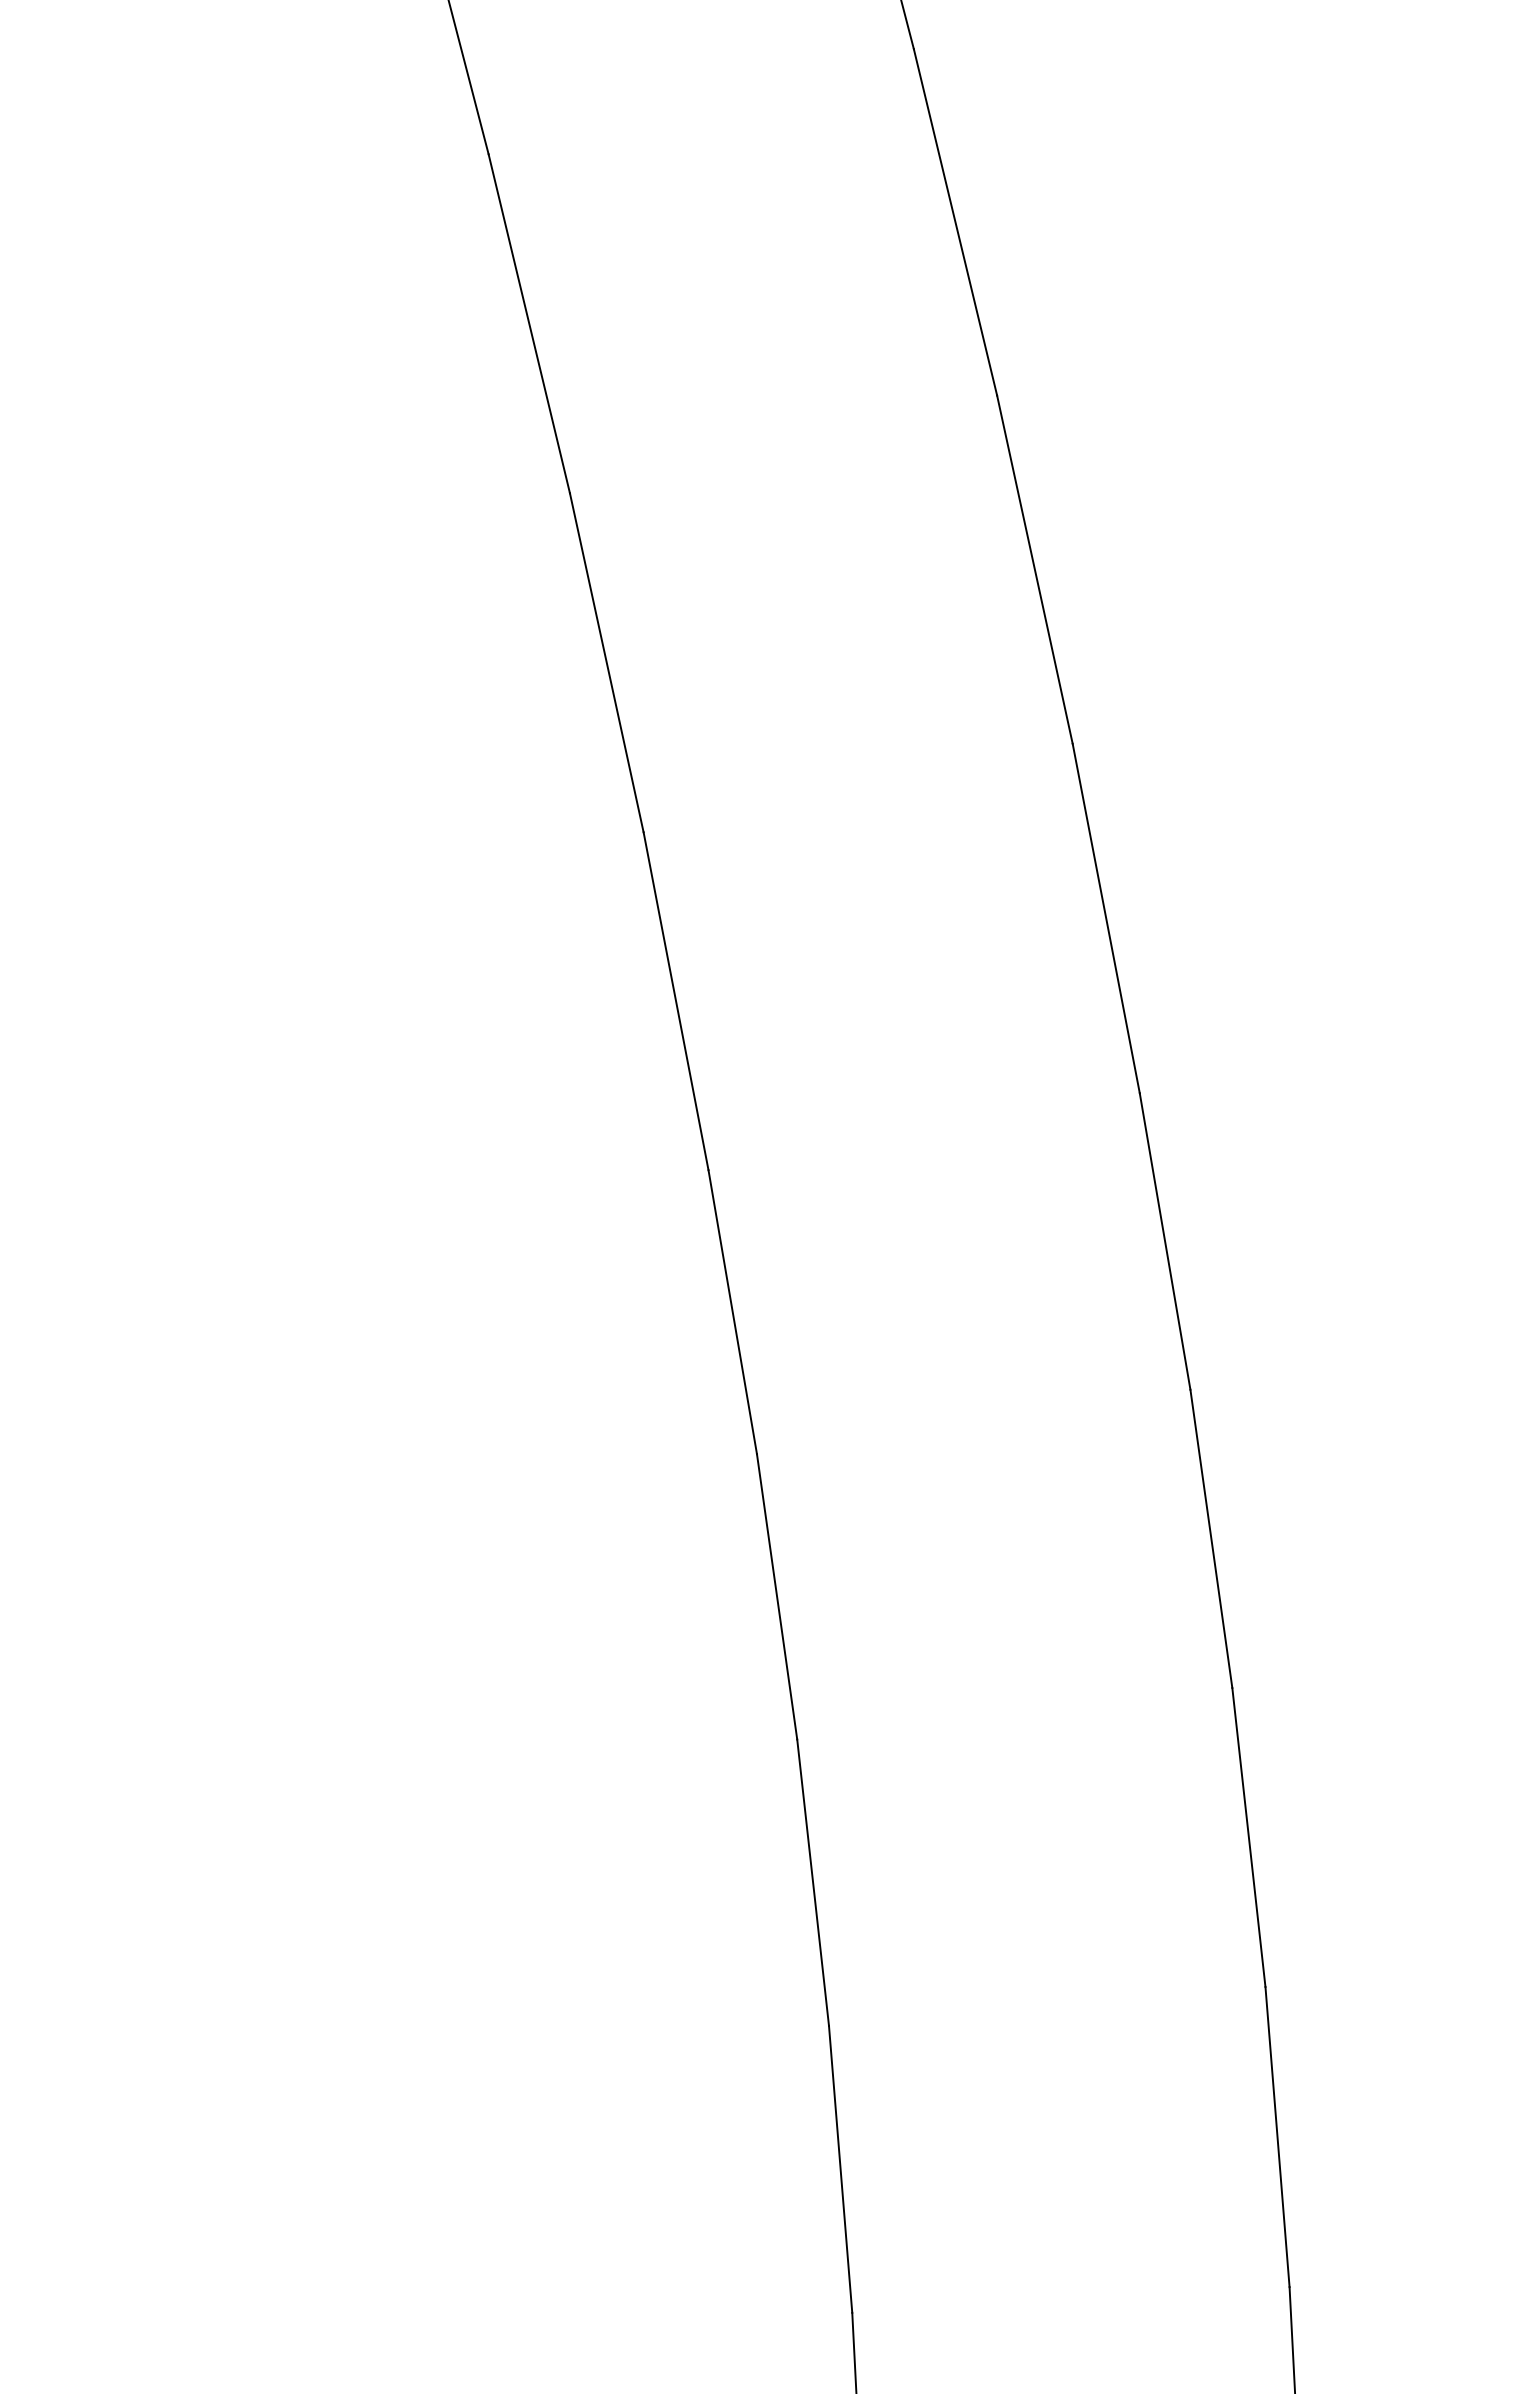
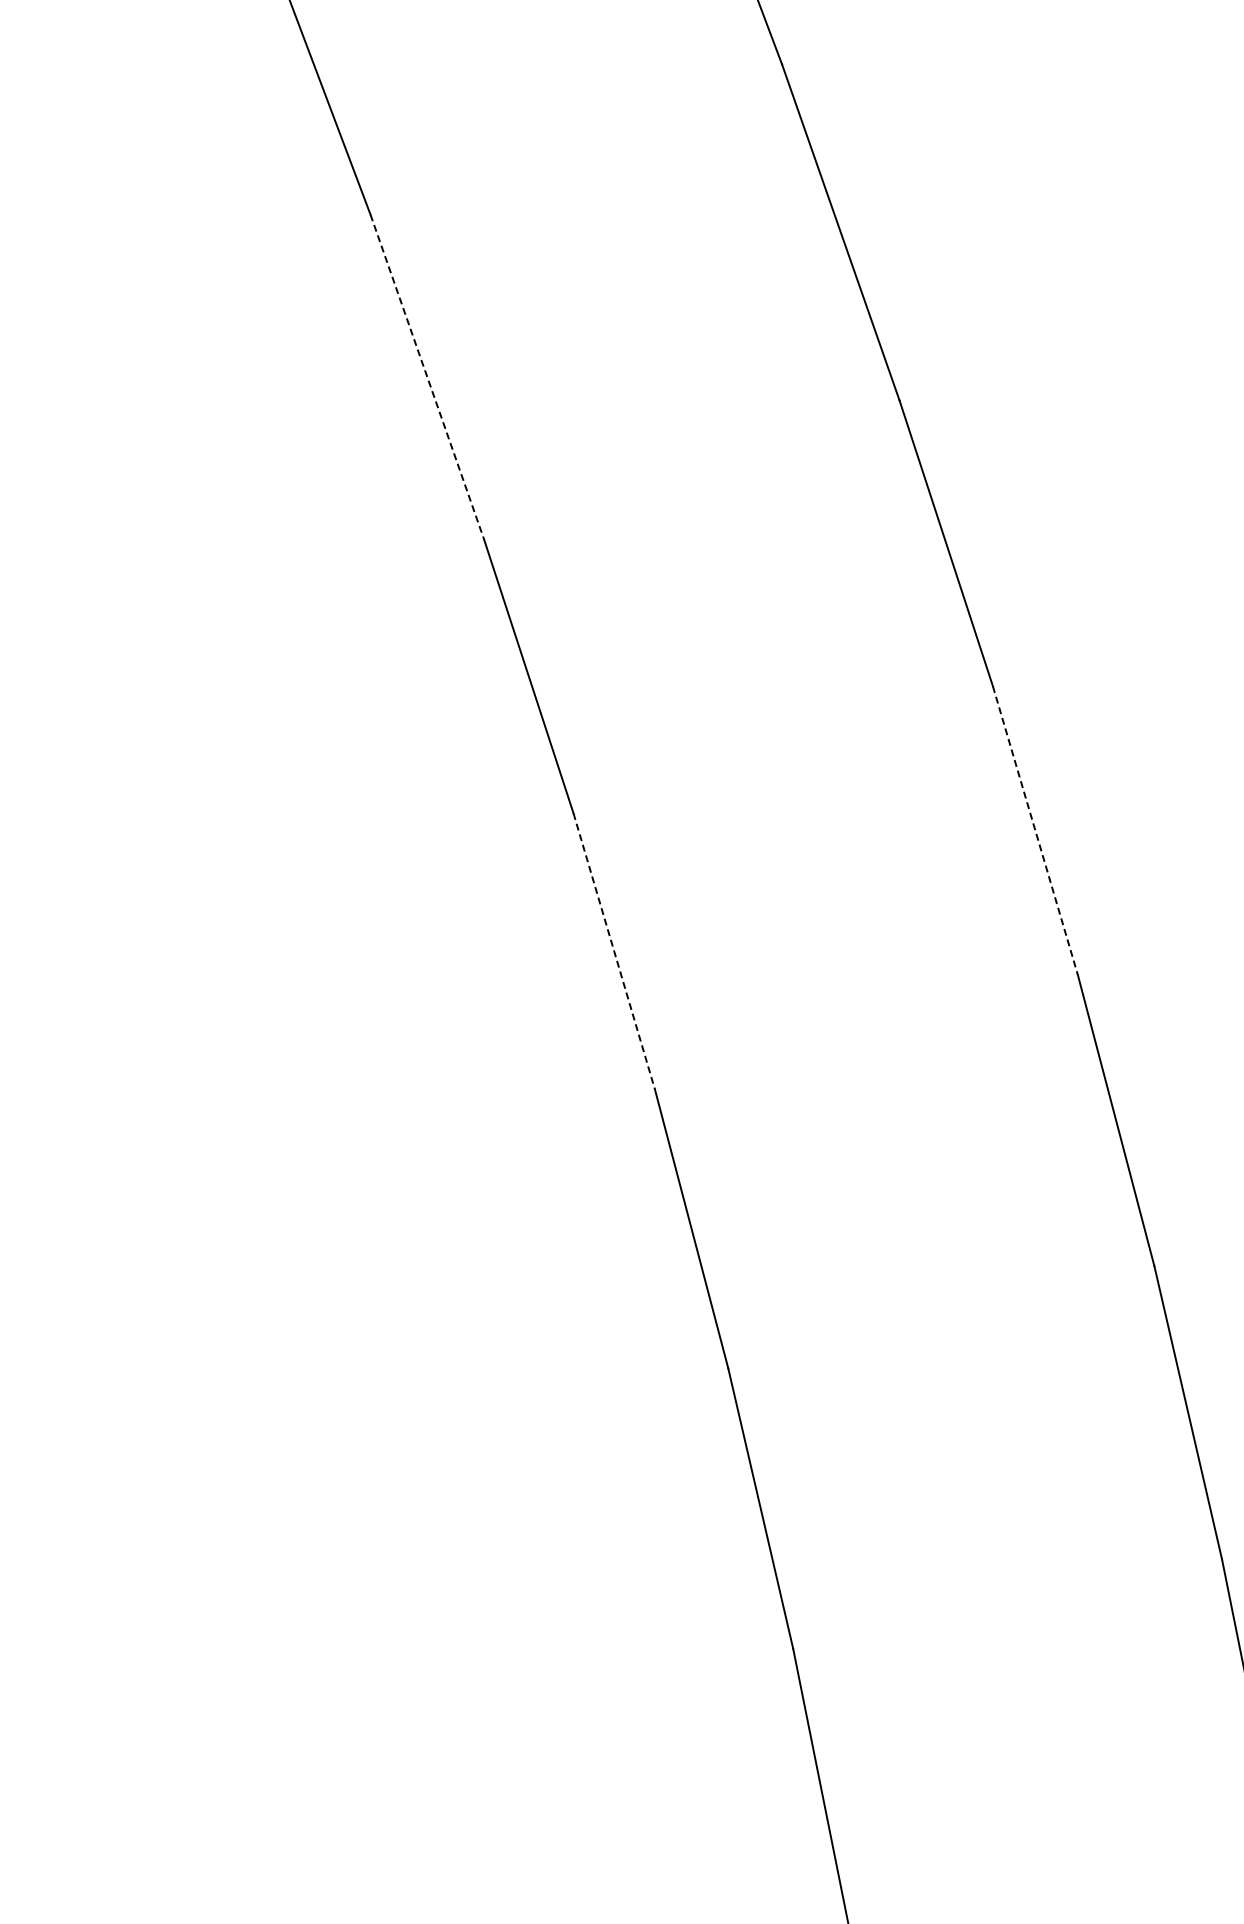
line: (676, 1001) -> (427, 377), solid -> dashed
line: (1211, 1538) -> (1035, 830), solid -> dashed
line: (777, 1597) -> (614, 952), solid -> dashed

